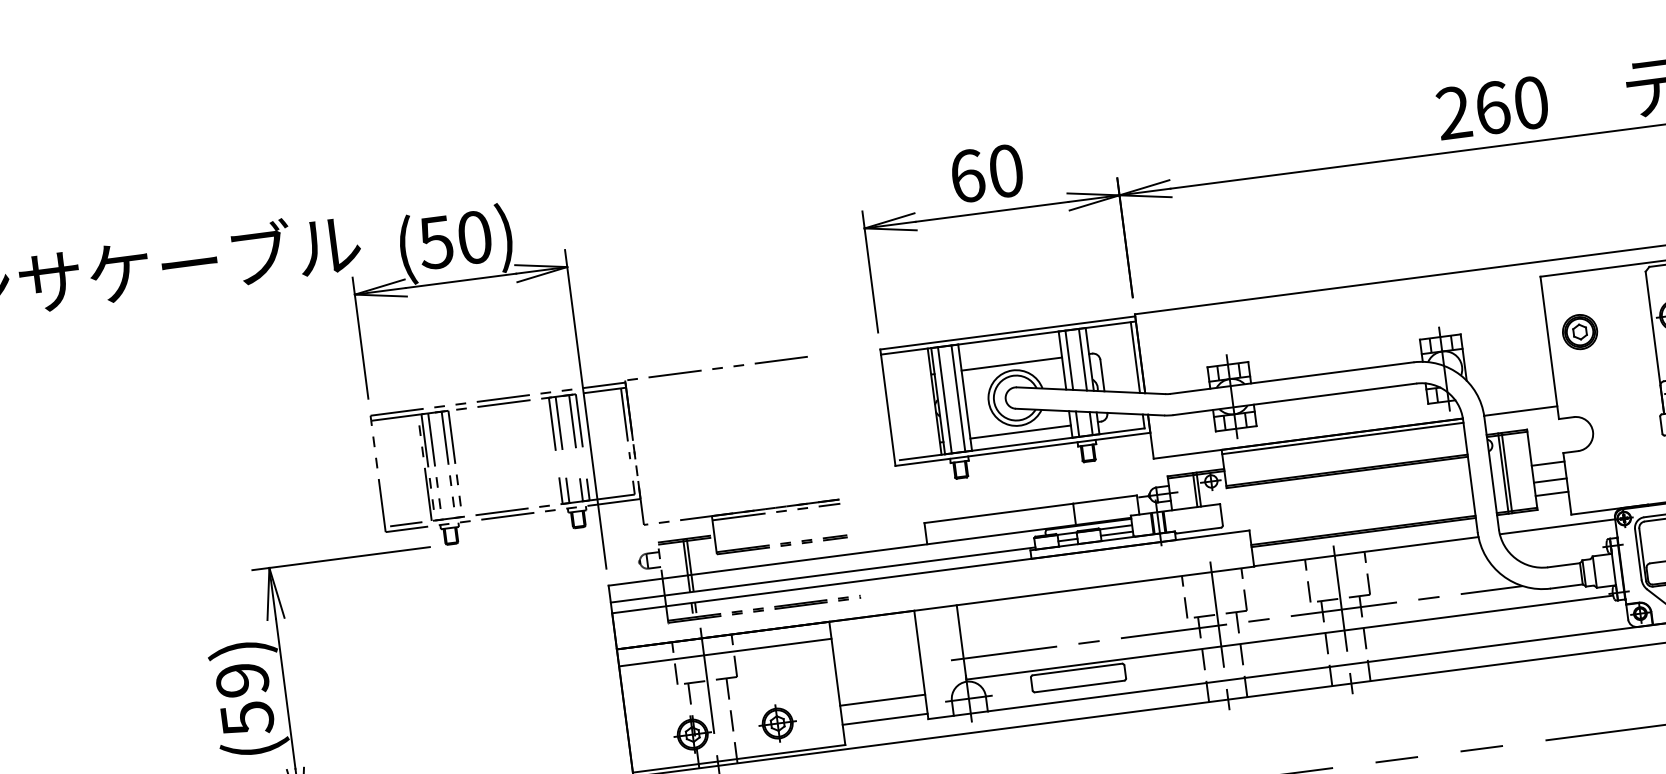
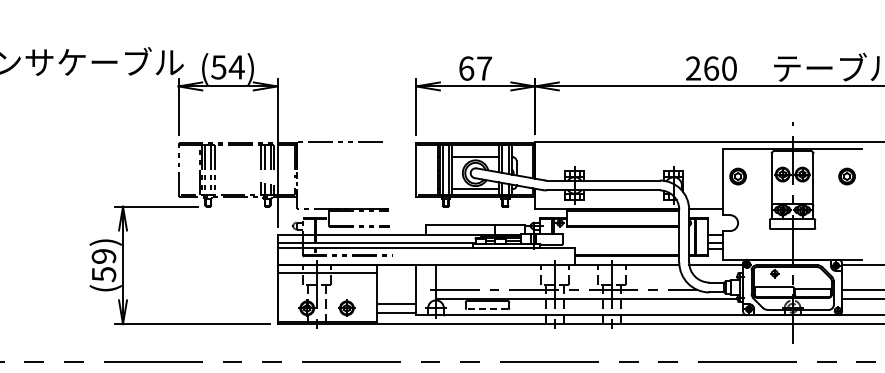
text: (1006, 170) -> (484, 68), 60 -> 67
text: (473, 237) -> (236, 67), (50) -> (54)
line: (1079, 686) -> (487, 309), solid -> dashed

